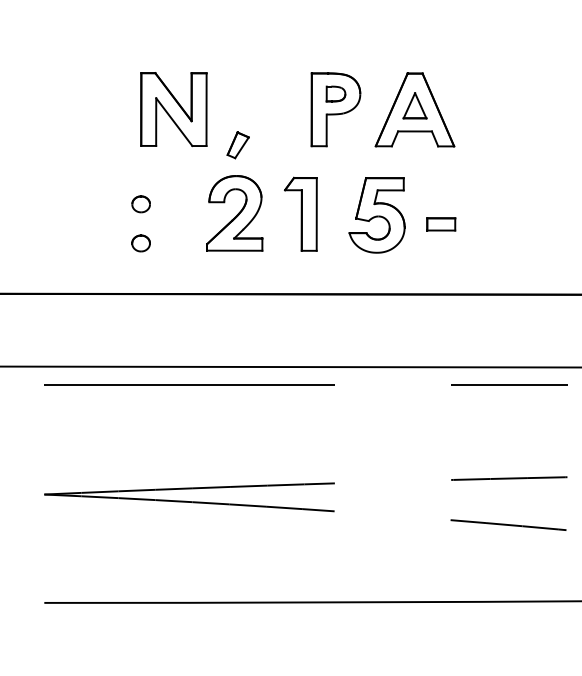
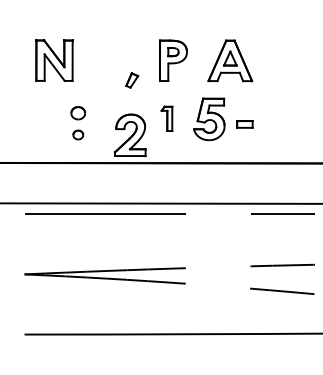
part: (173, 109) -> (54, 60), moved
part: (336, 109) -> (173, 60), moved
part: (141, 204) -> (78, 113), size x1.4
part: (233, 211) -> (129, 134), moved
part: (300, 213) -> (166, 118), size x0.6

